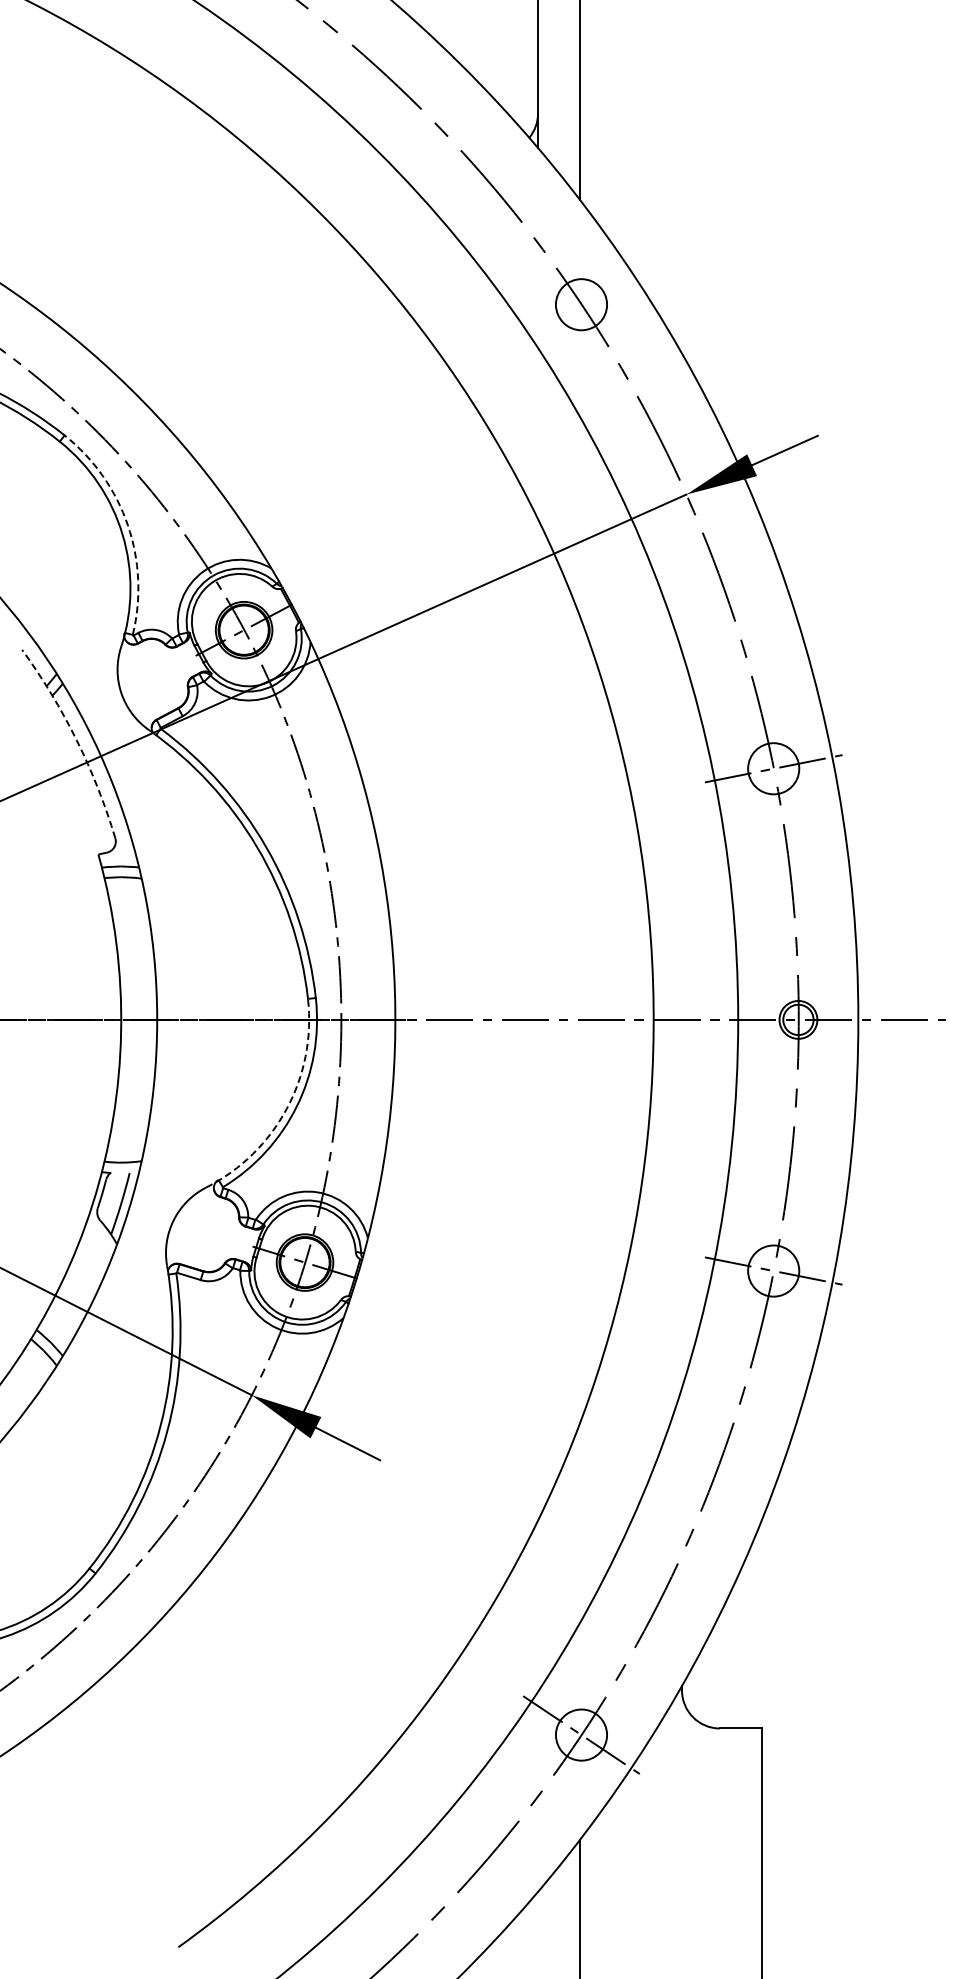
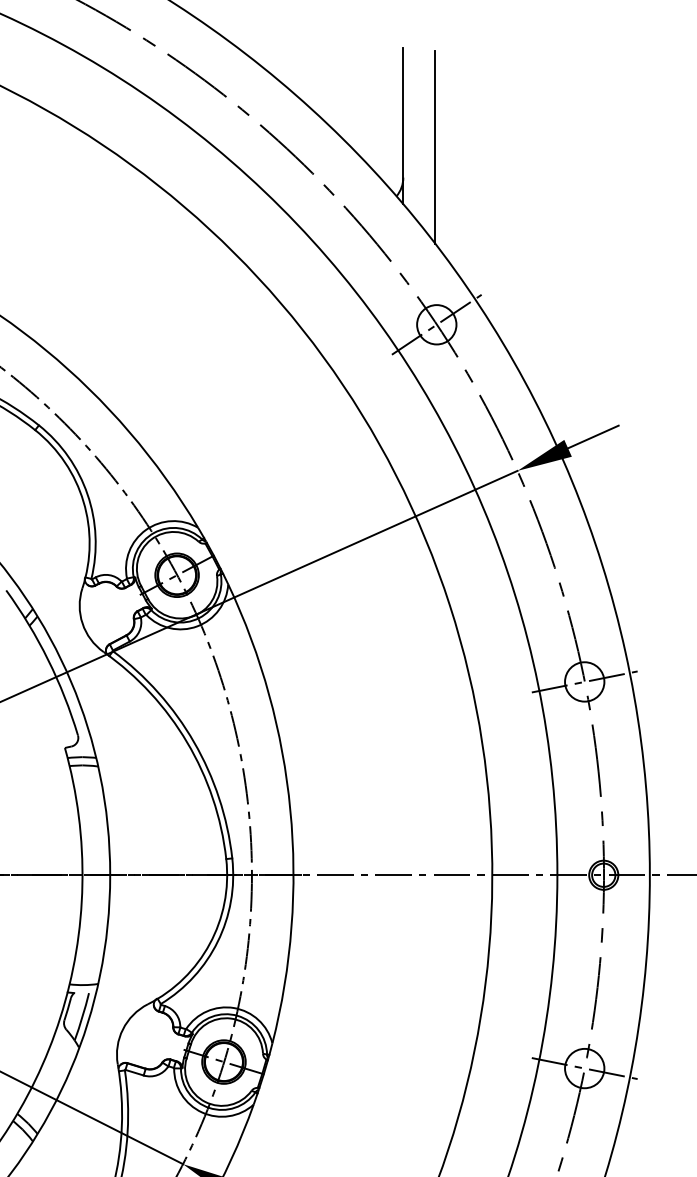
line: (581, 304) -> (436, 324), added
arc: (127, 525) -> (87, 494), dashed -> solid
arc: (76, 740) -> (48, 660), dashed -> solid
arc: (286, 1109) -> (209, 944), dashed -> solid

